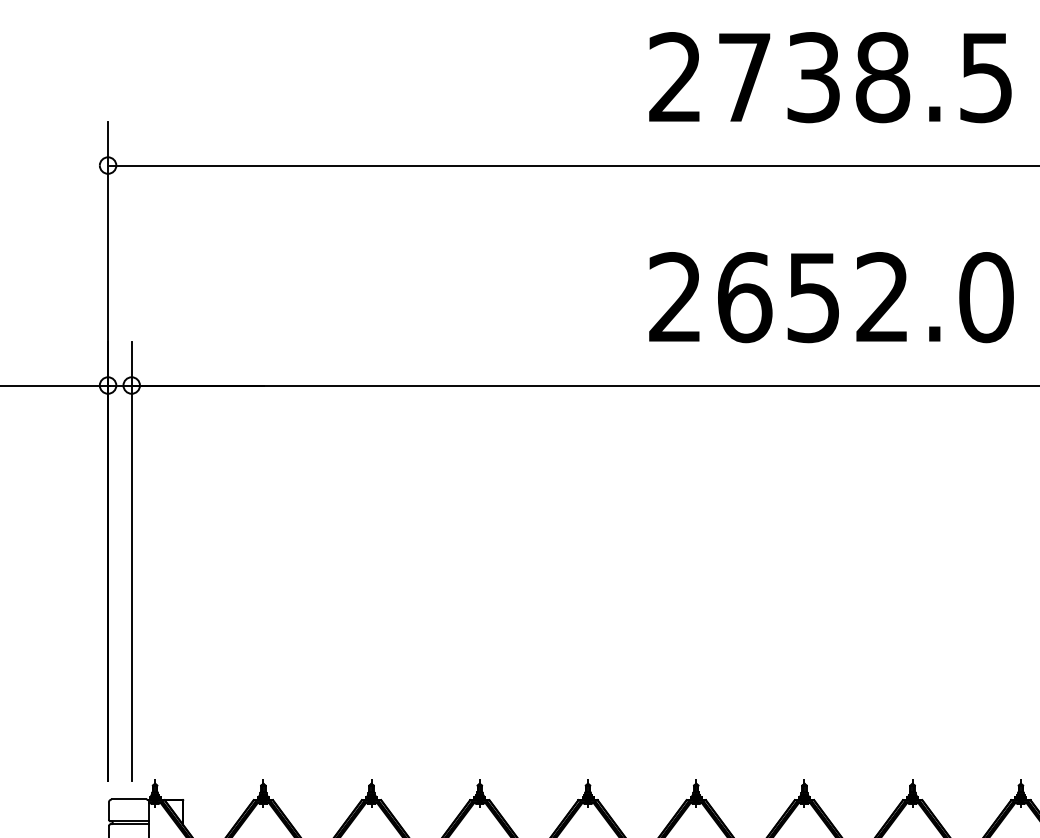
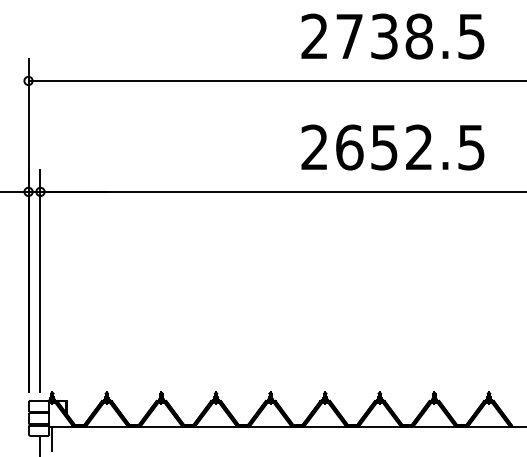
text: (986, 297) -> (471, 147), 2652.0 -> 2652.5

